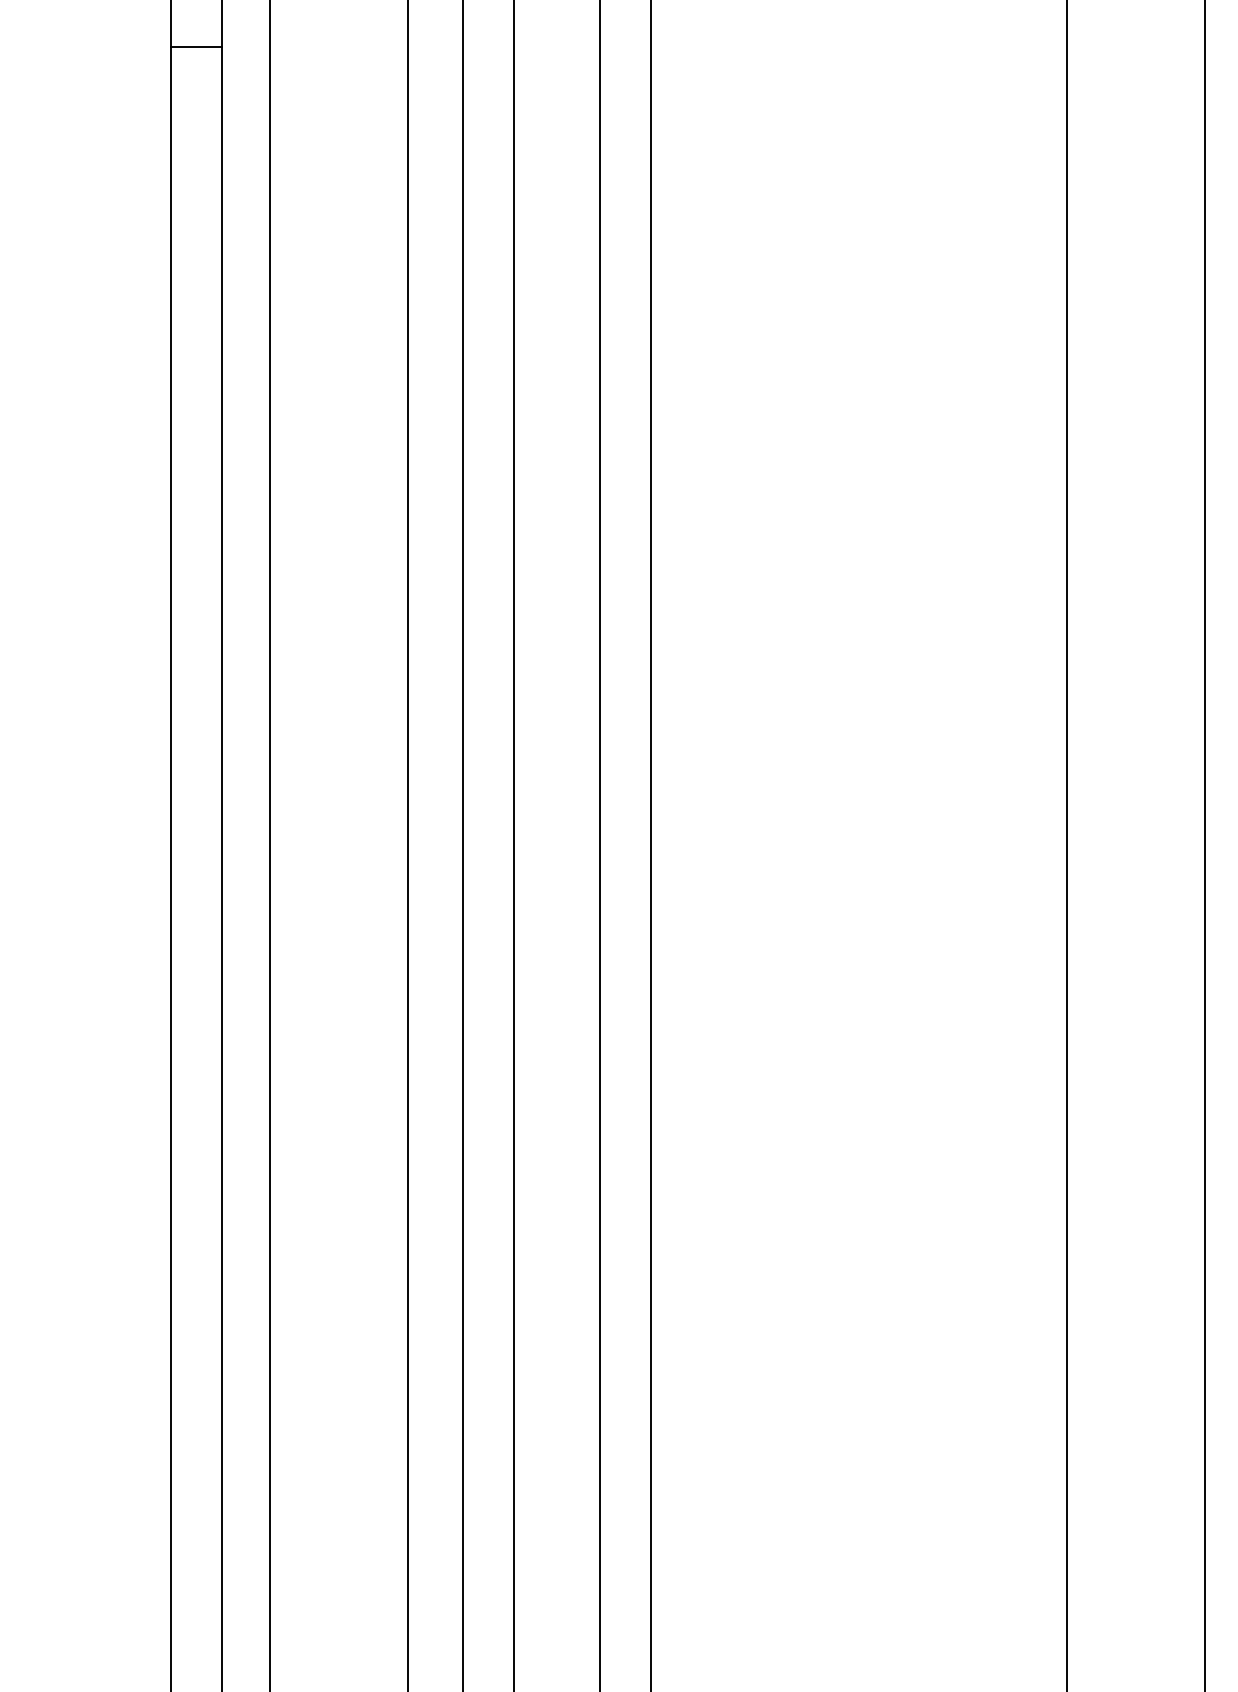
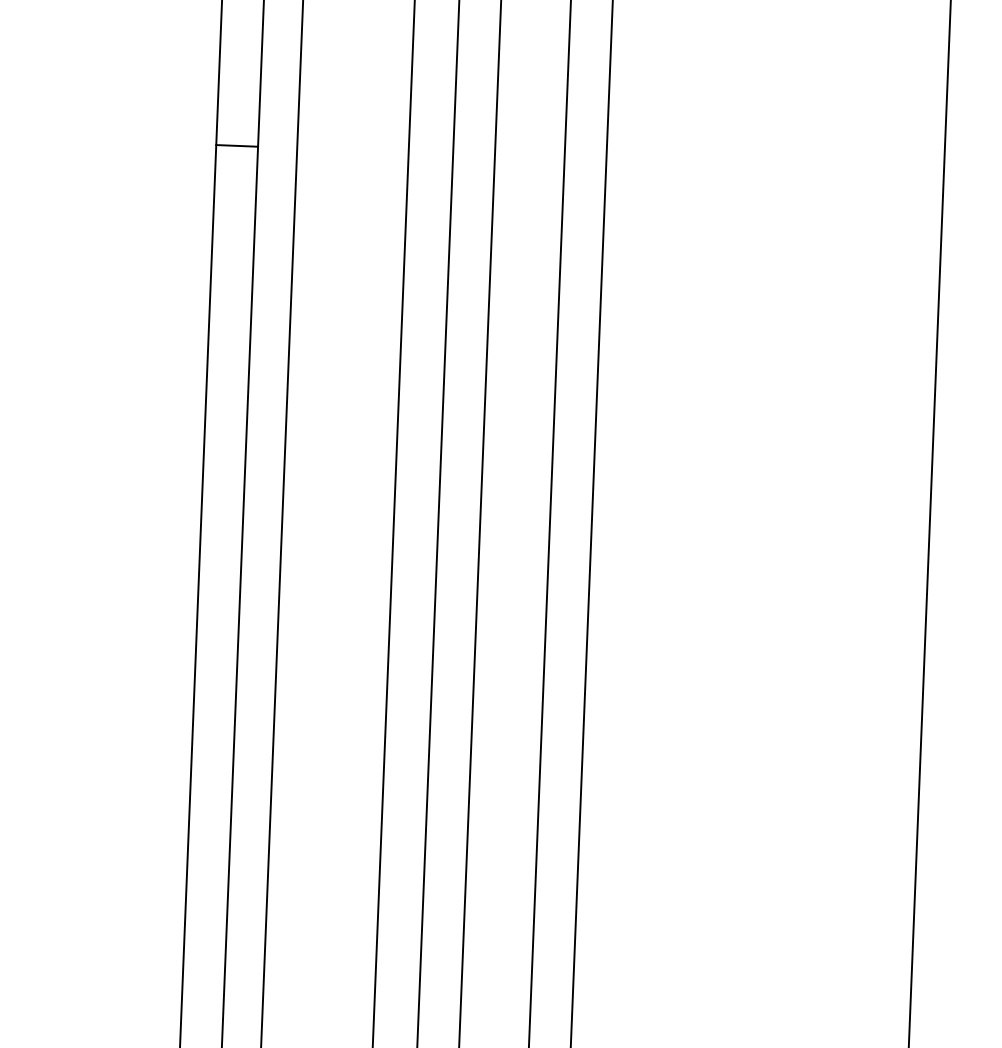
line: (196, 46) -> (237, 145), moved

